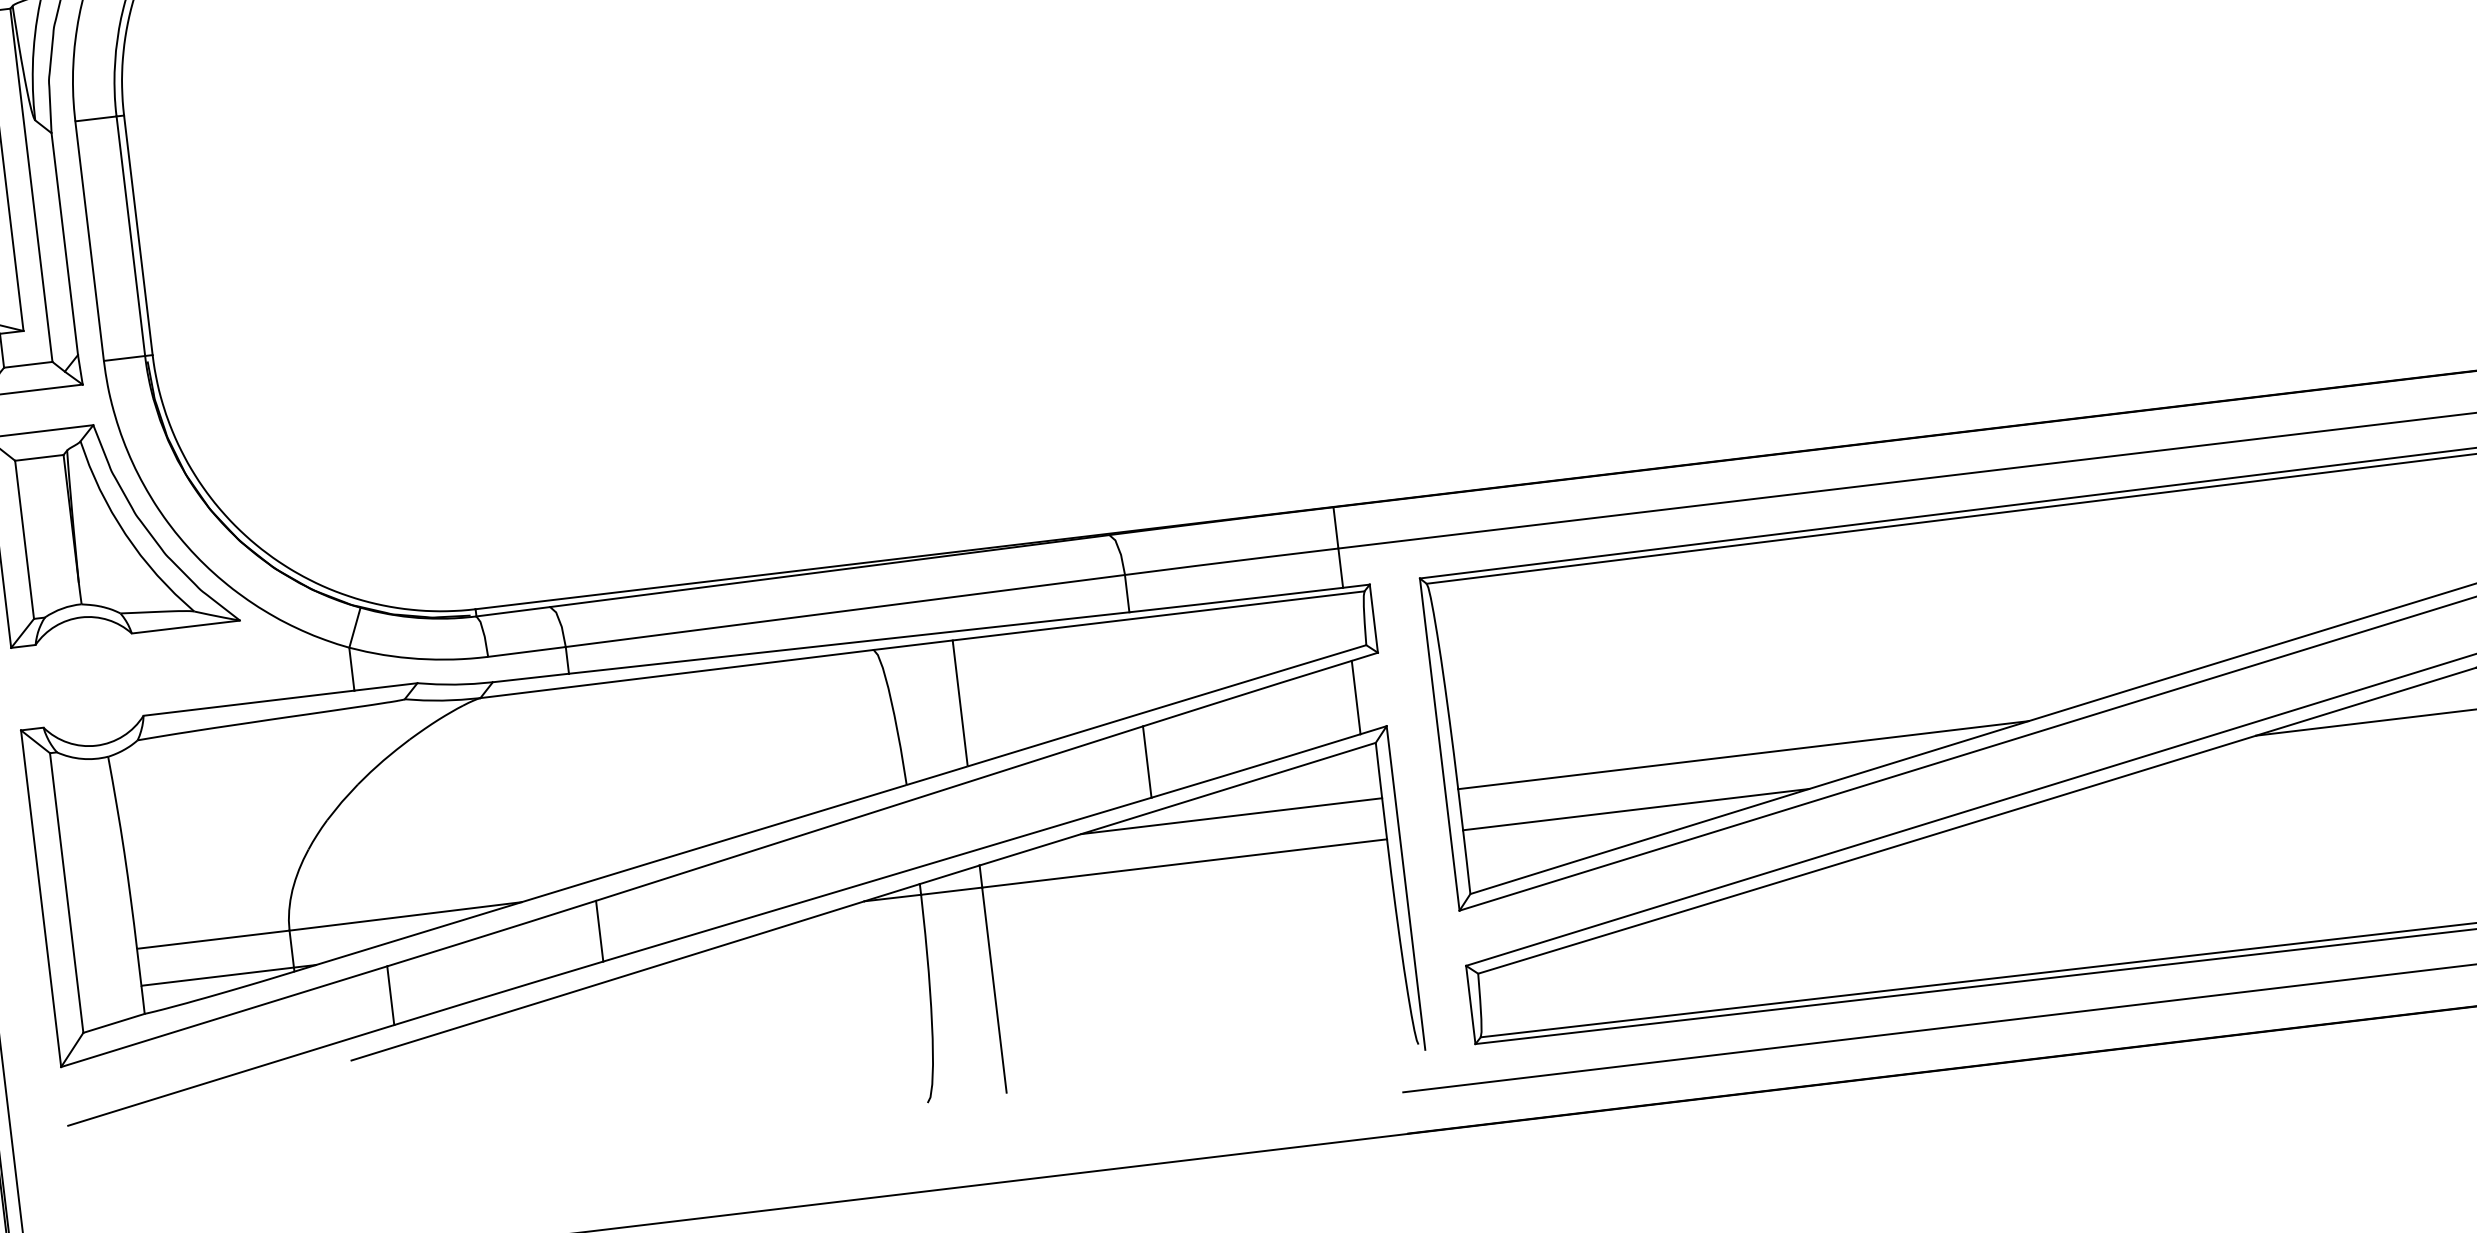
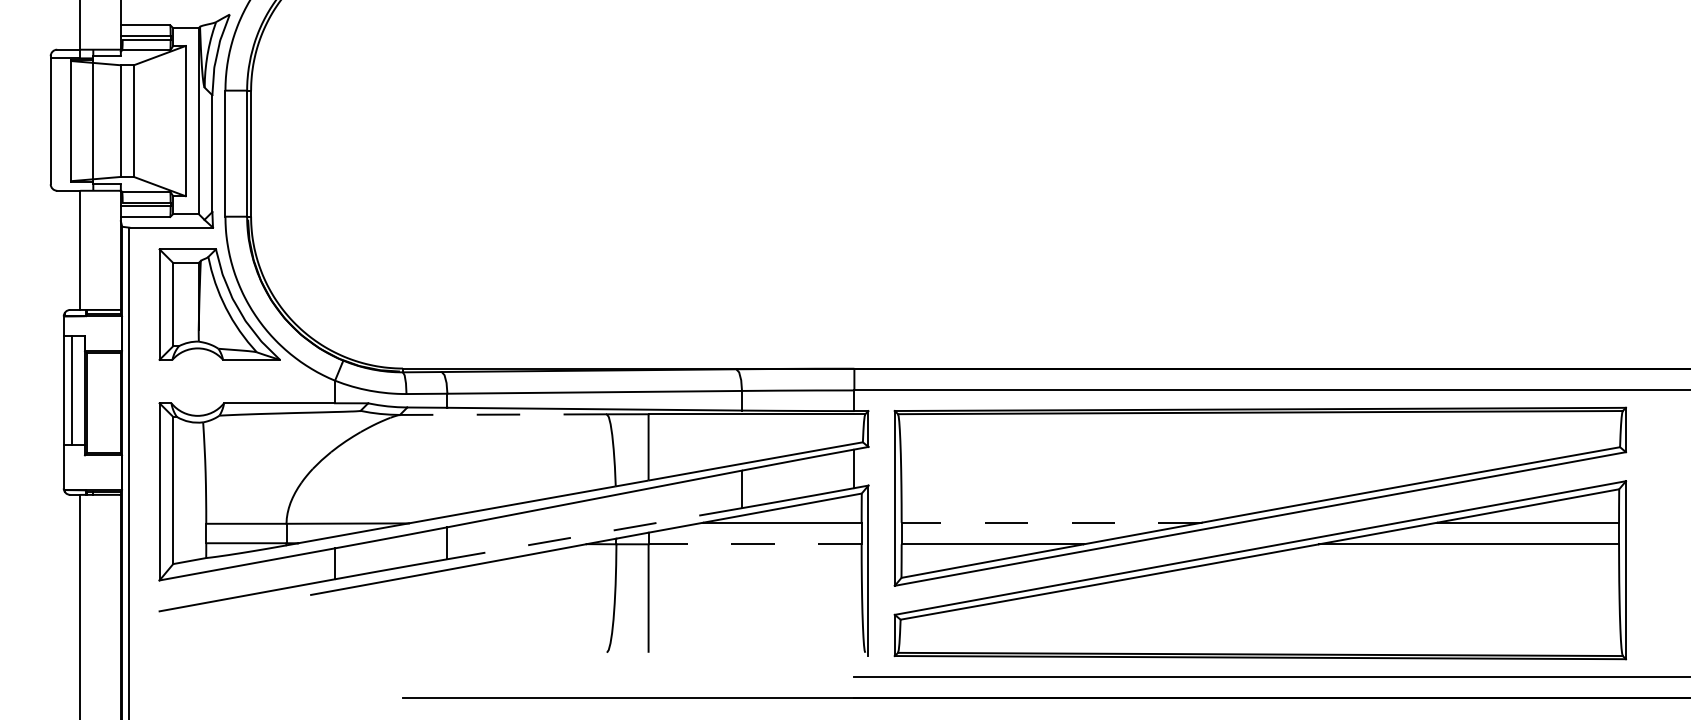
line: (677, 673) -> (503, 414), solid -> dashed
line: (1742, 754) -> (1051, 522), solid -> dashed
line: (1185, 863) -> (755, 544), solid -> dashed
line: (876, 879) -> (594, 533), solid -> dashed

